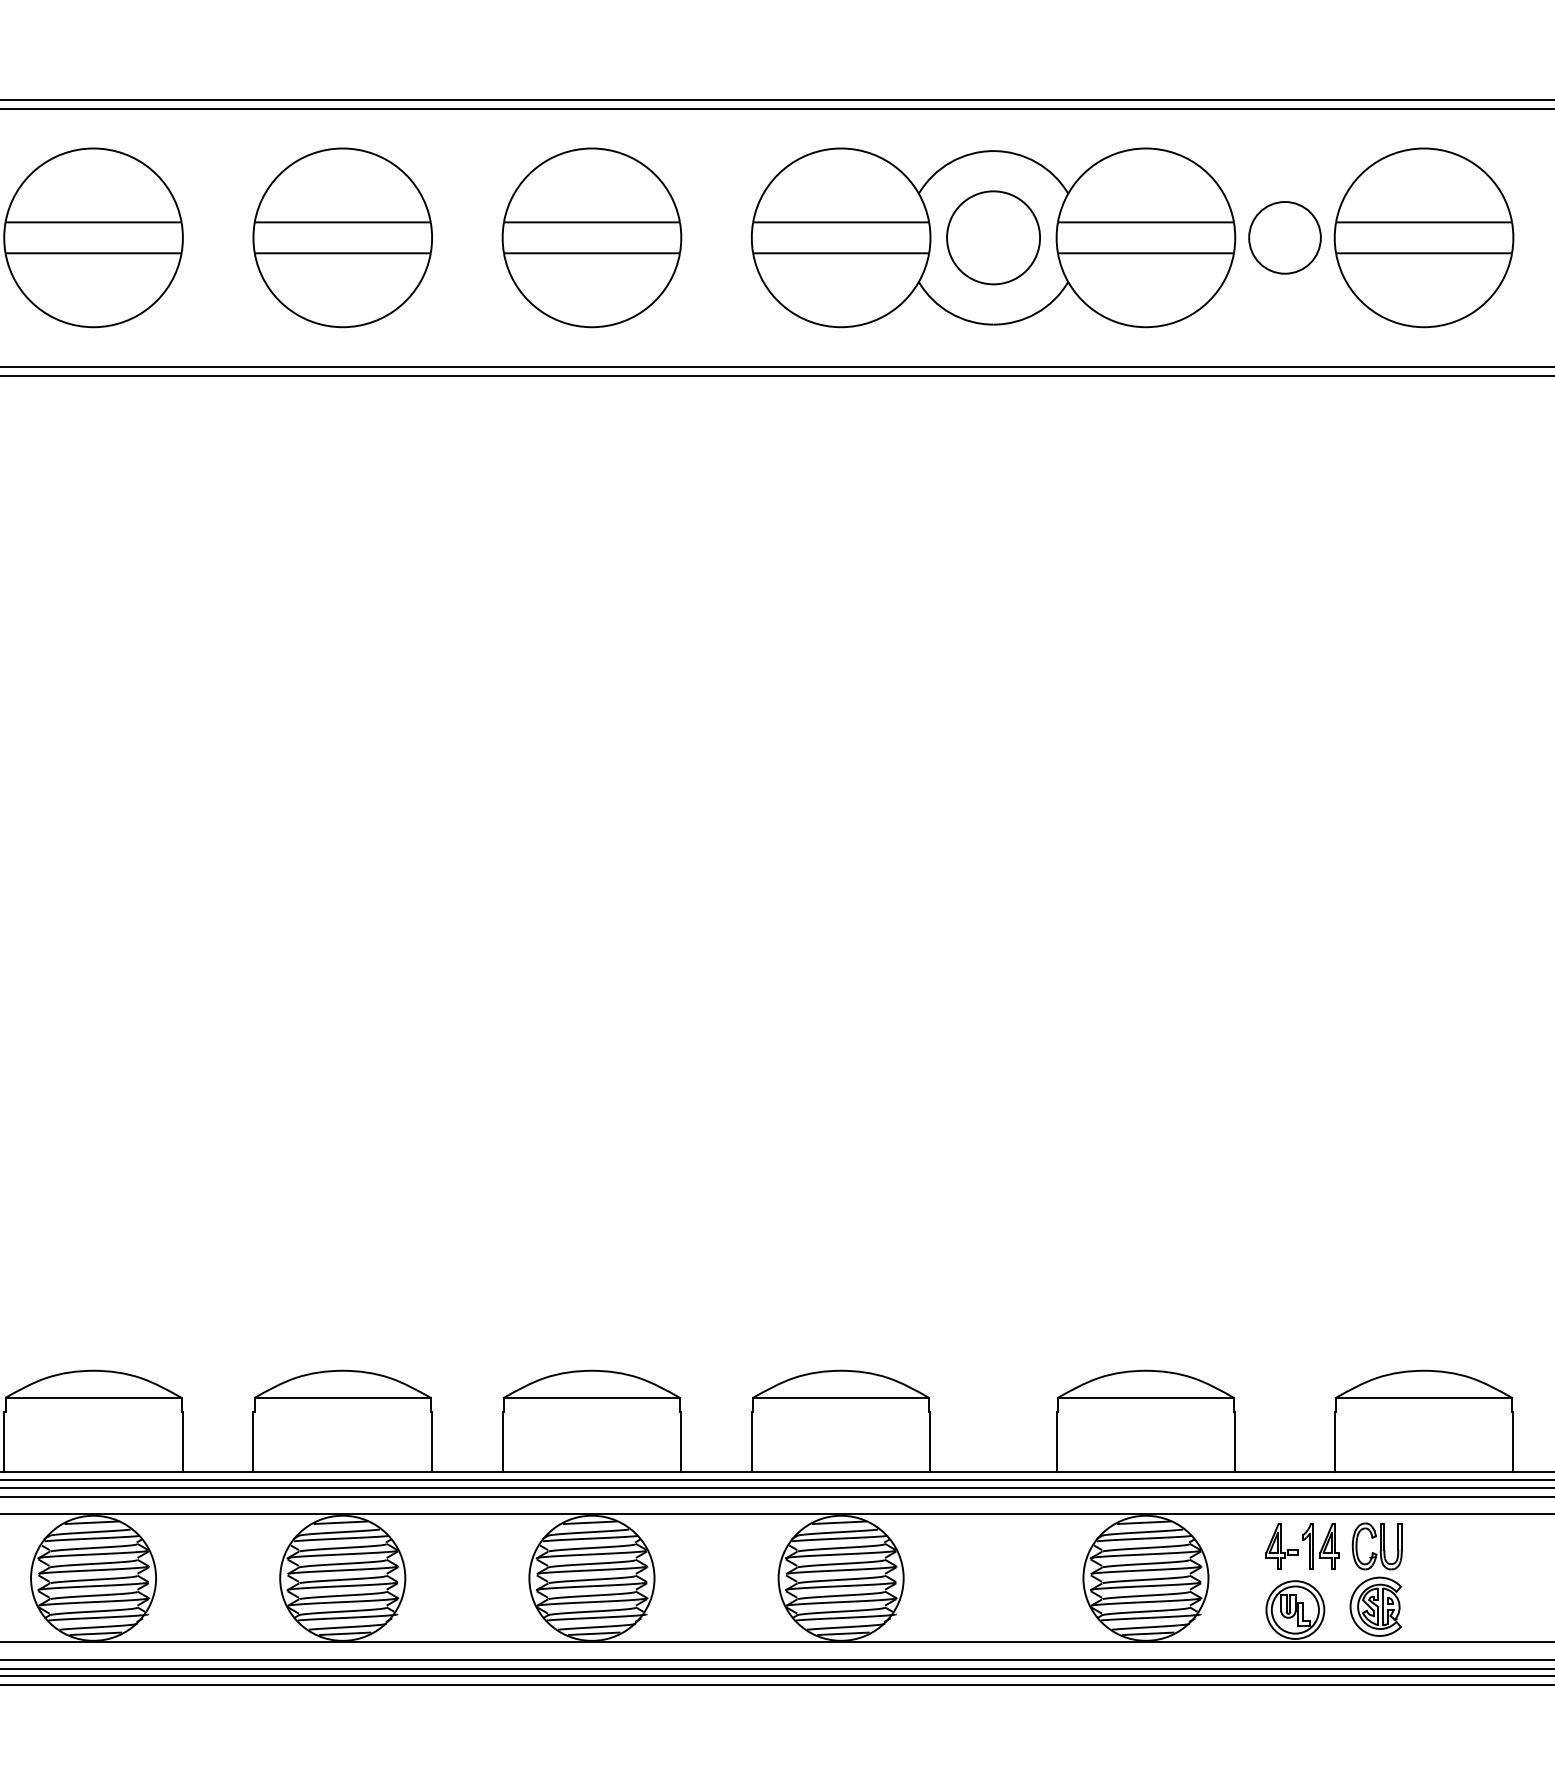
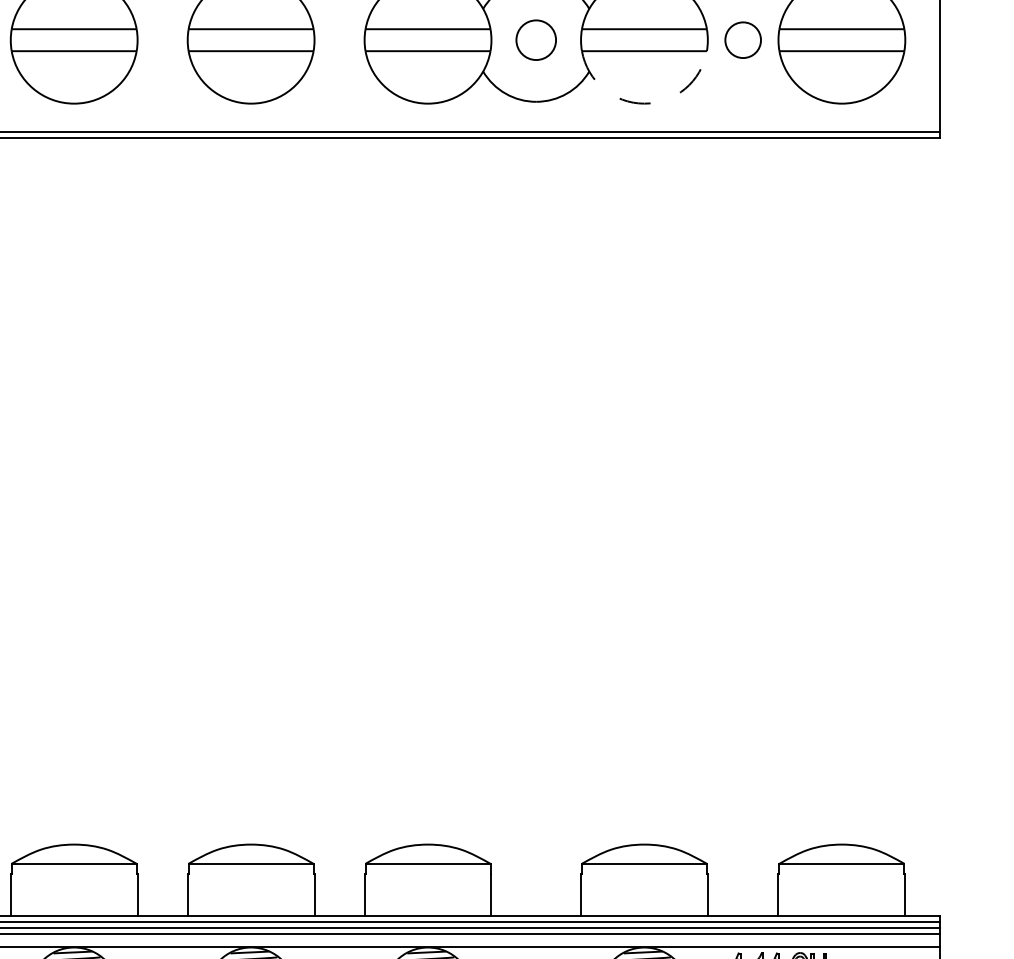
circle: (993, 237) -> (536, 39), size x0.6
circle: (1284, 237) -> (742, 39), size x0.7
arc: (1145, 327) -> (644, 103), solid -> dashed

